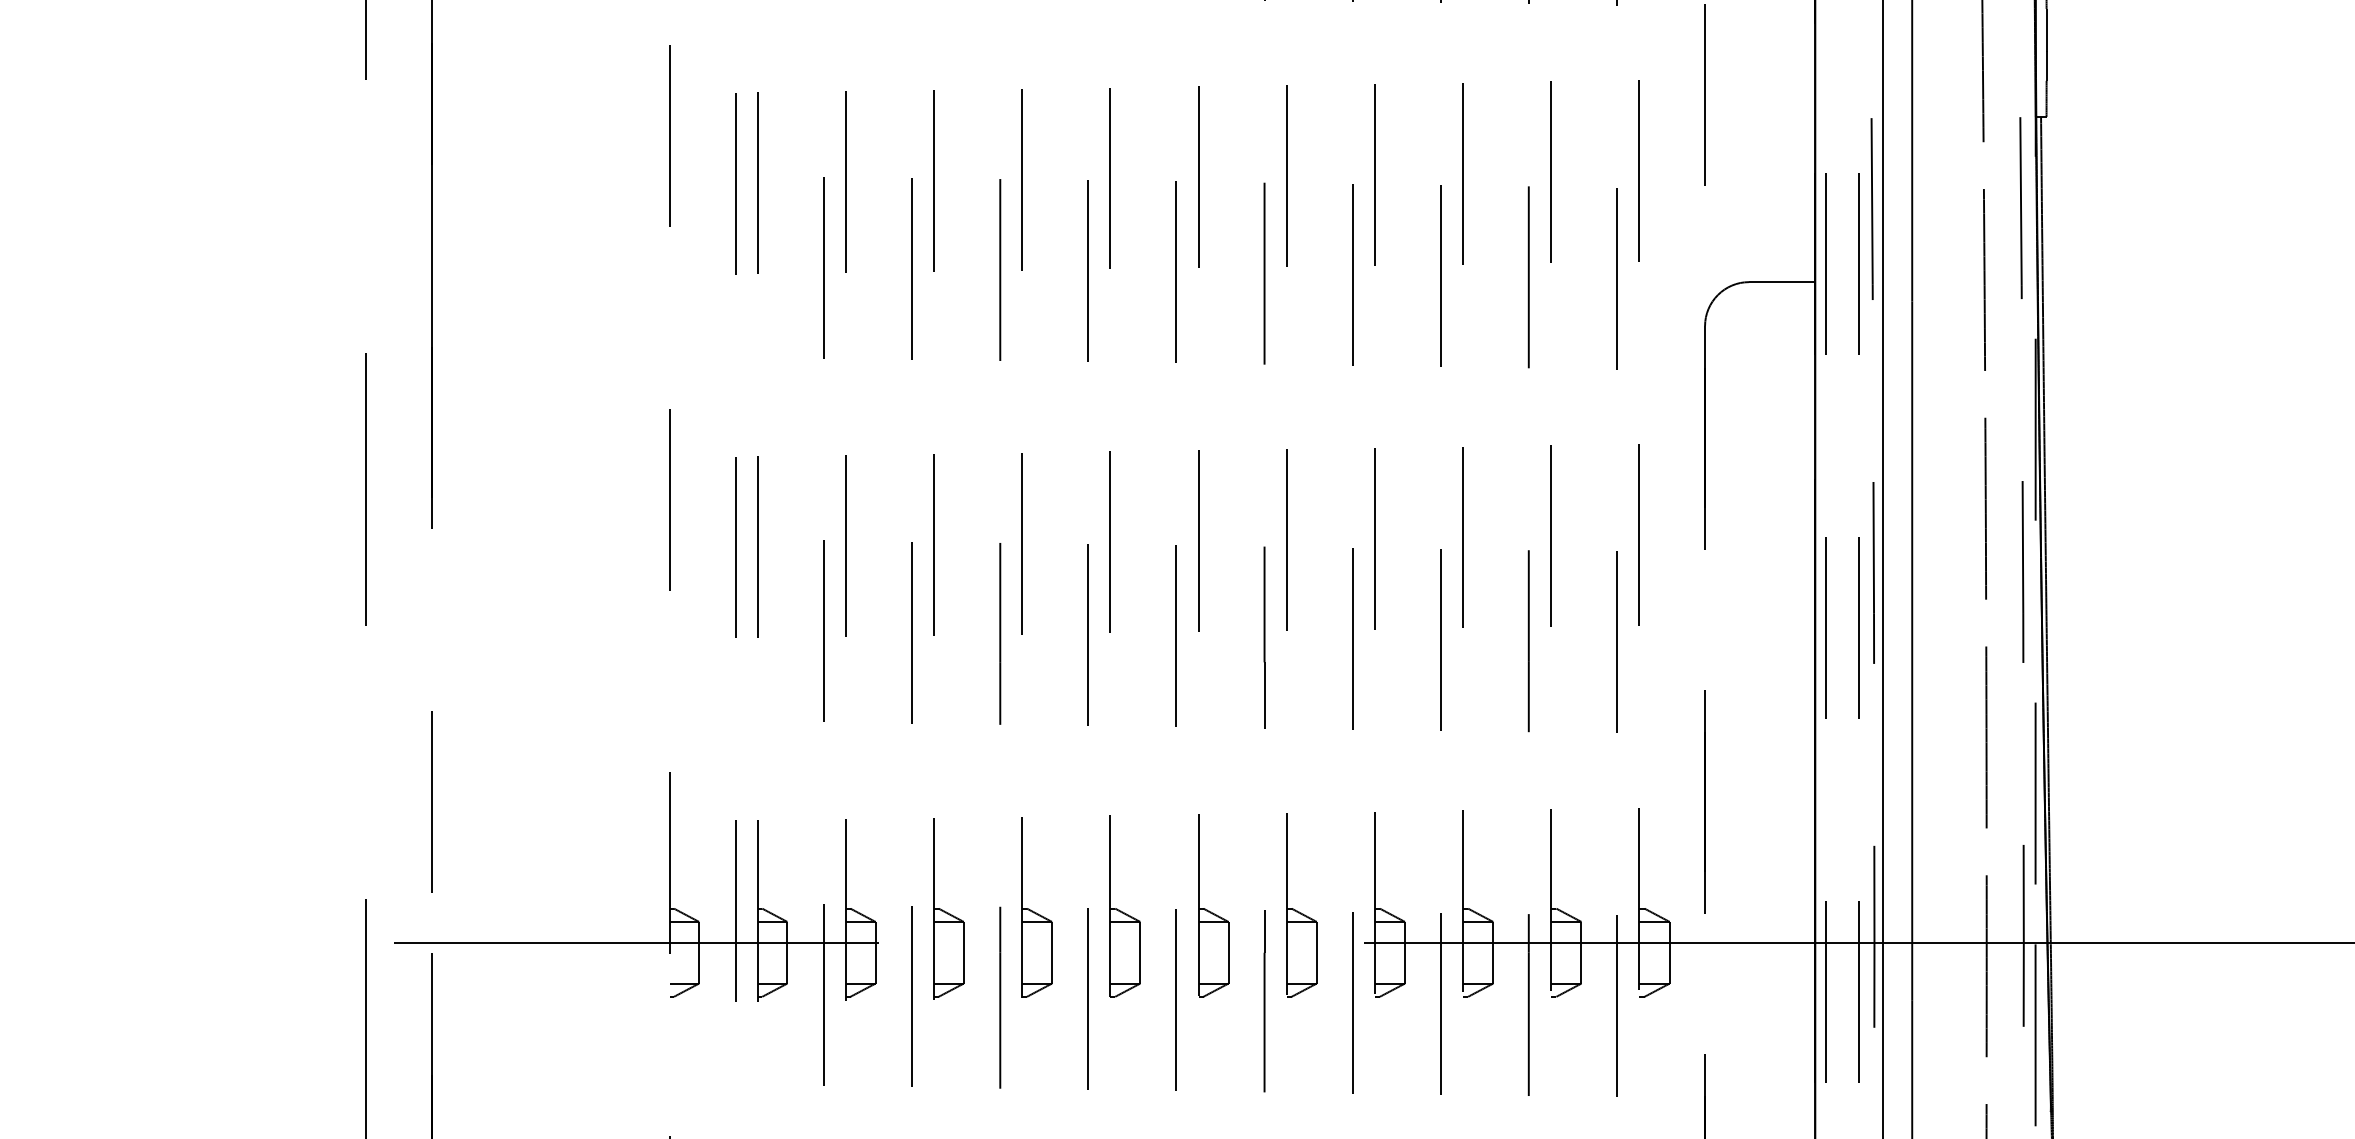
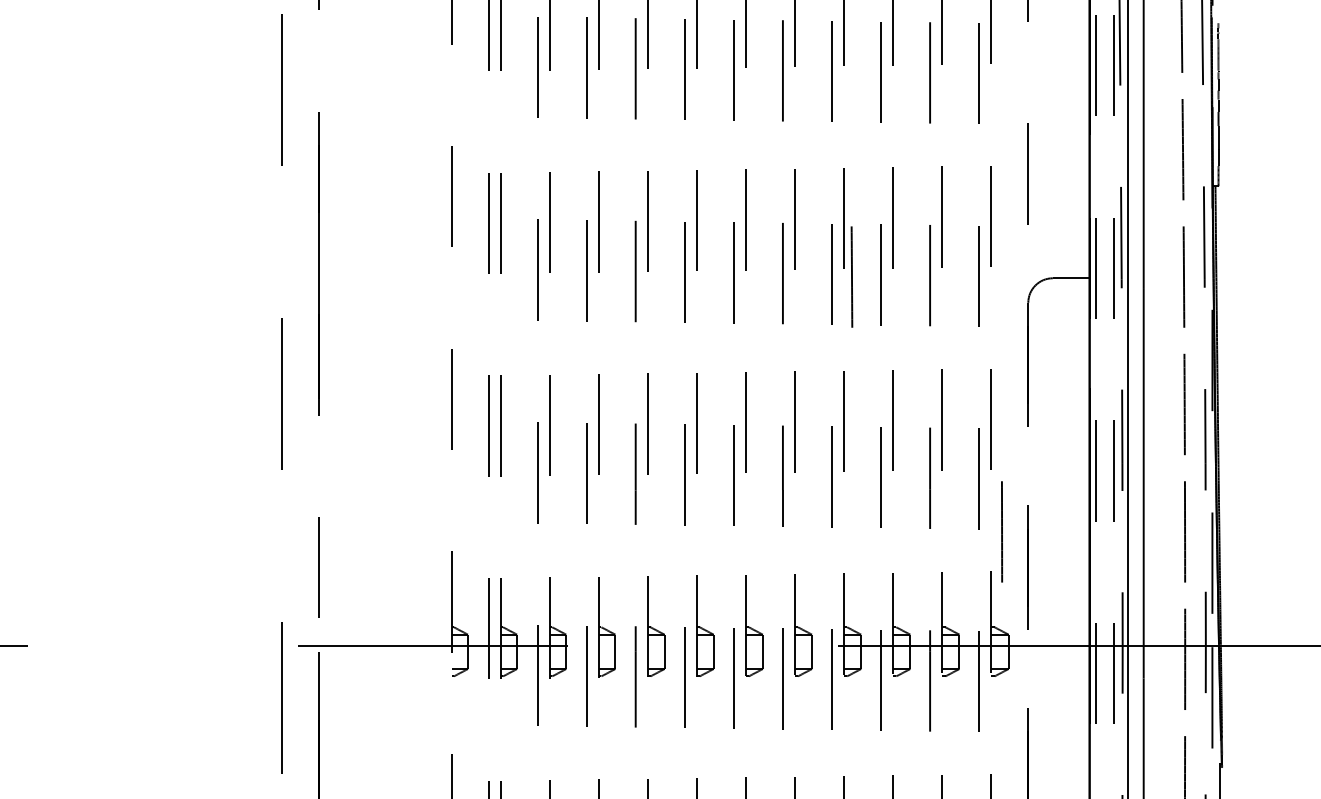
line: (1387, 278) -> (851, 276), added
line: (1656, 736) -> (1001, 531), added

